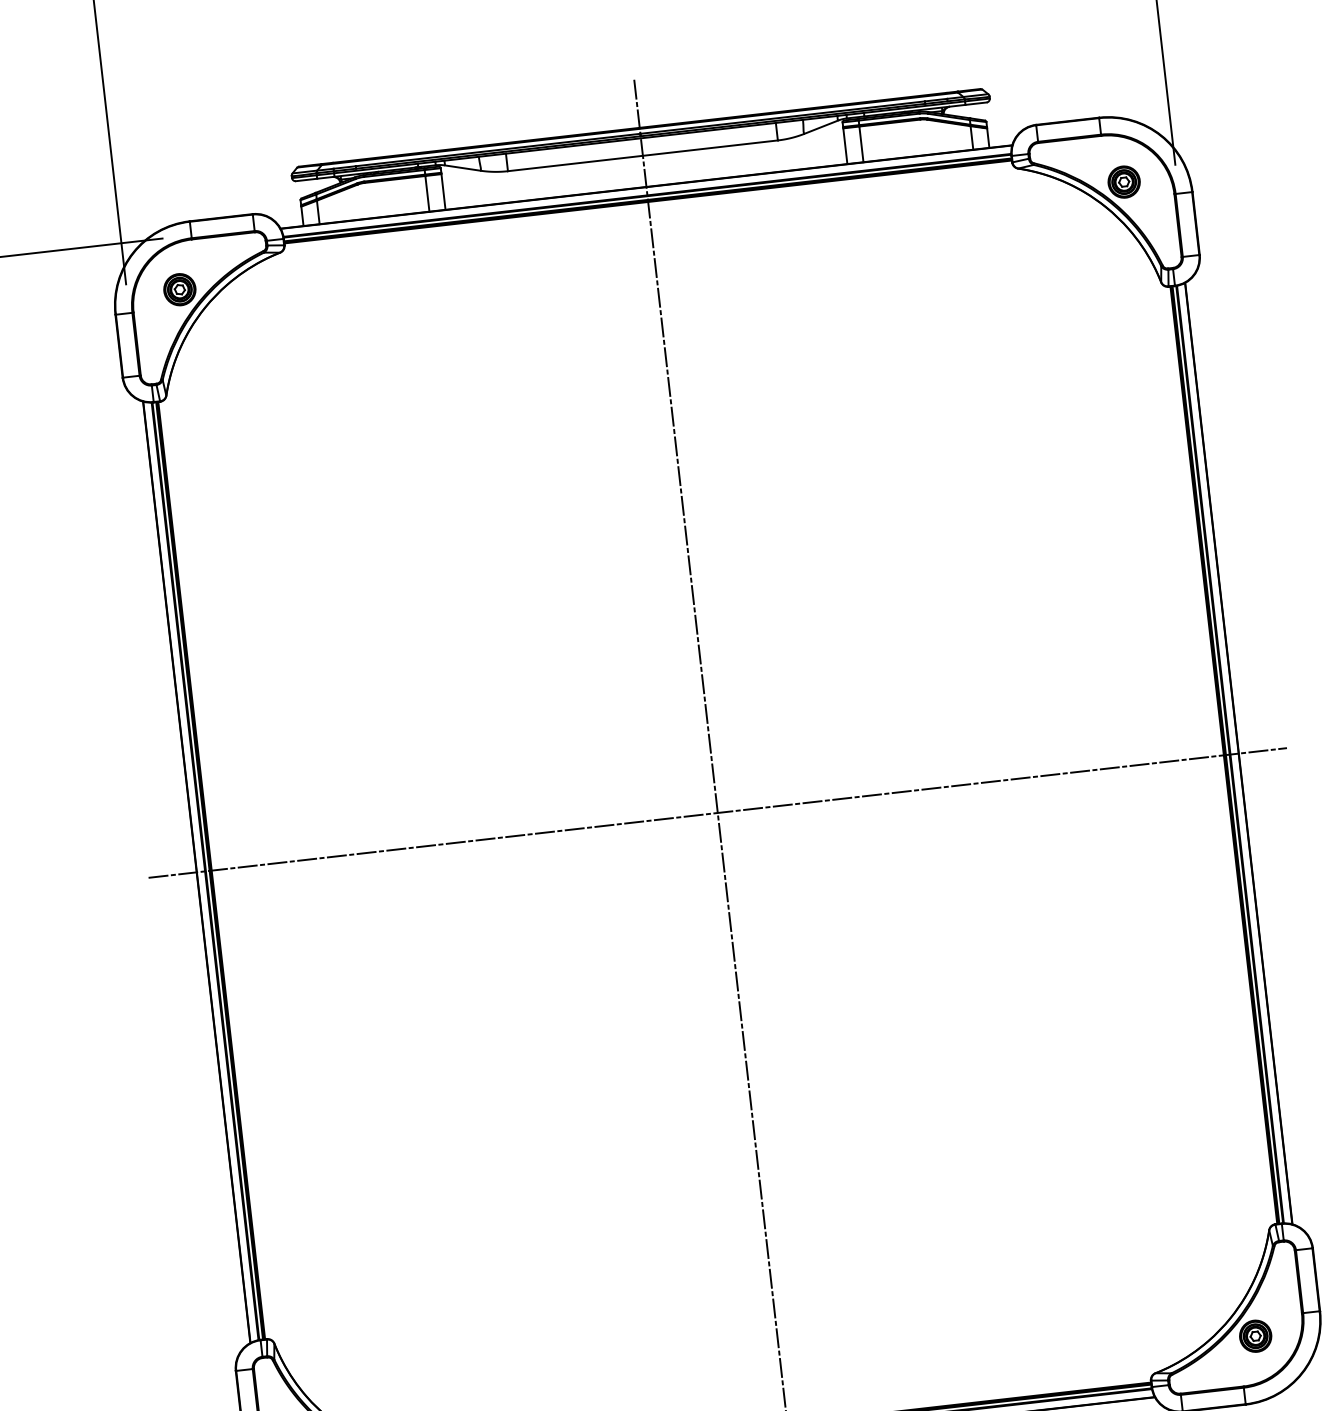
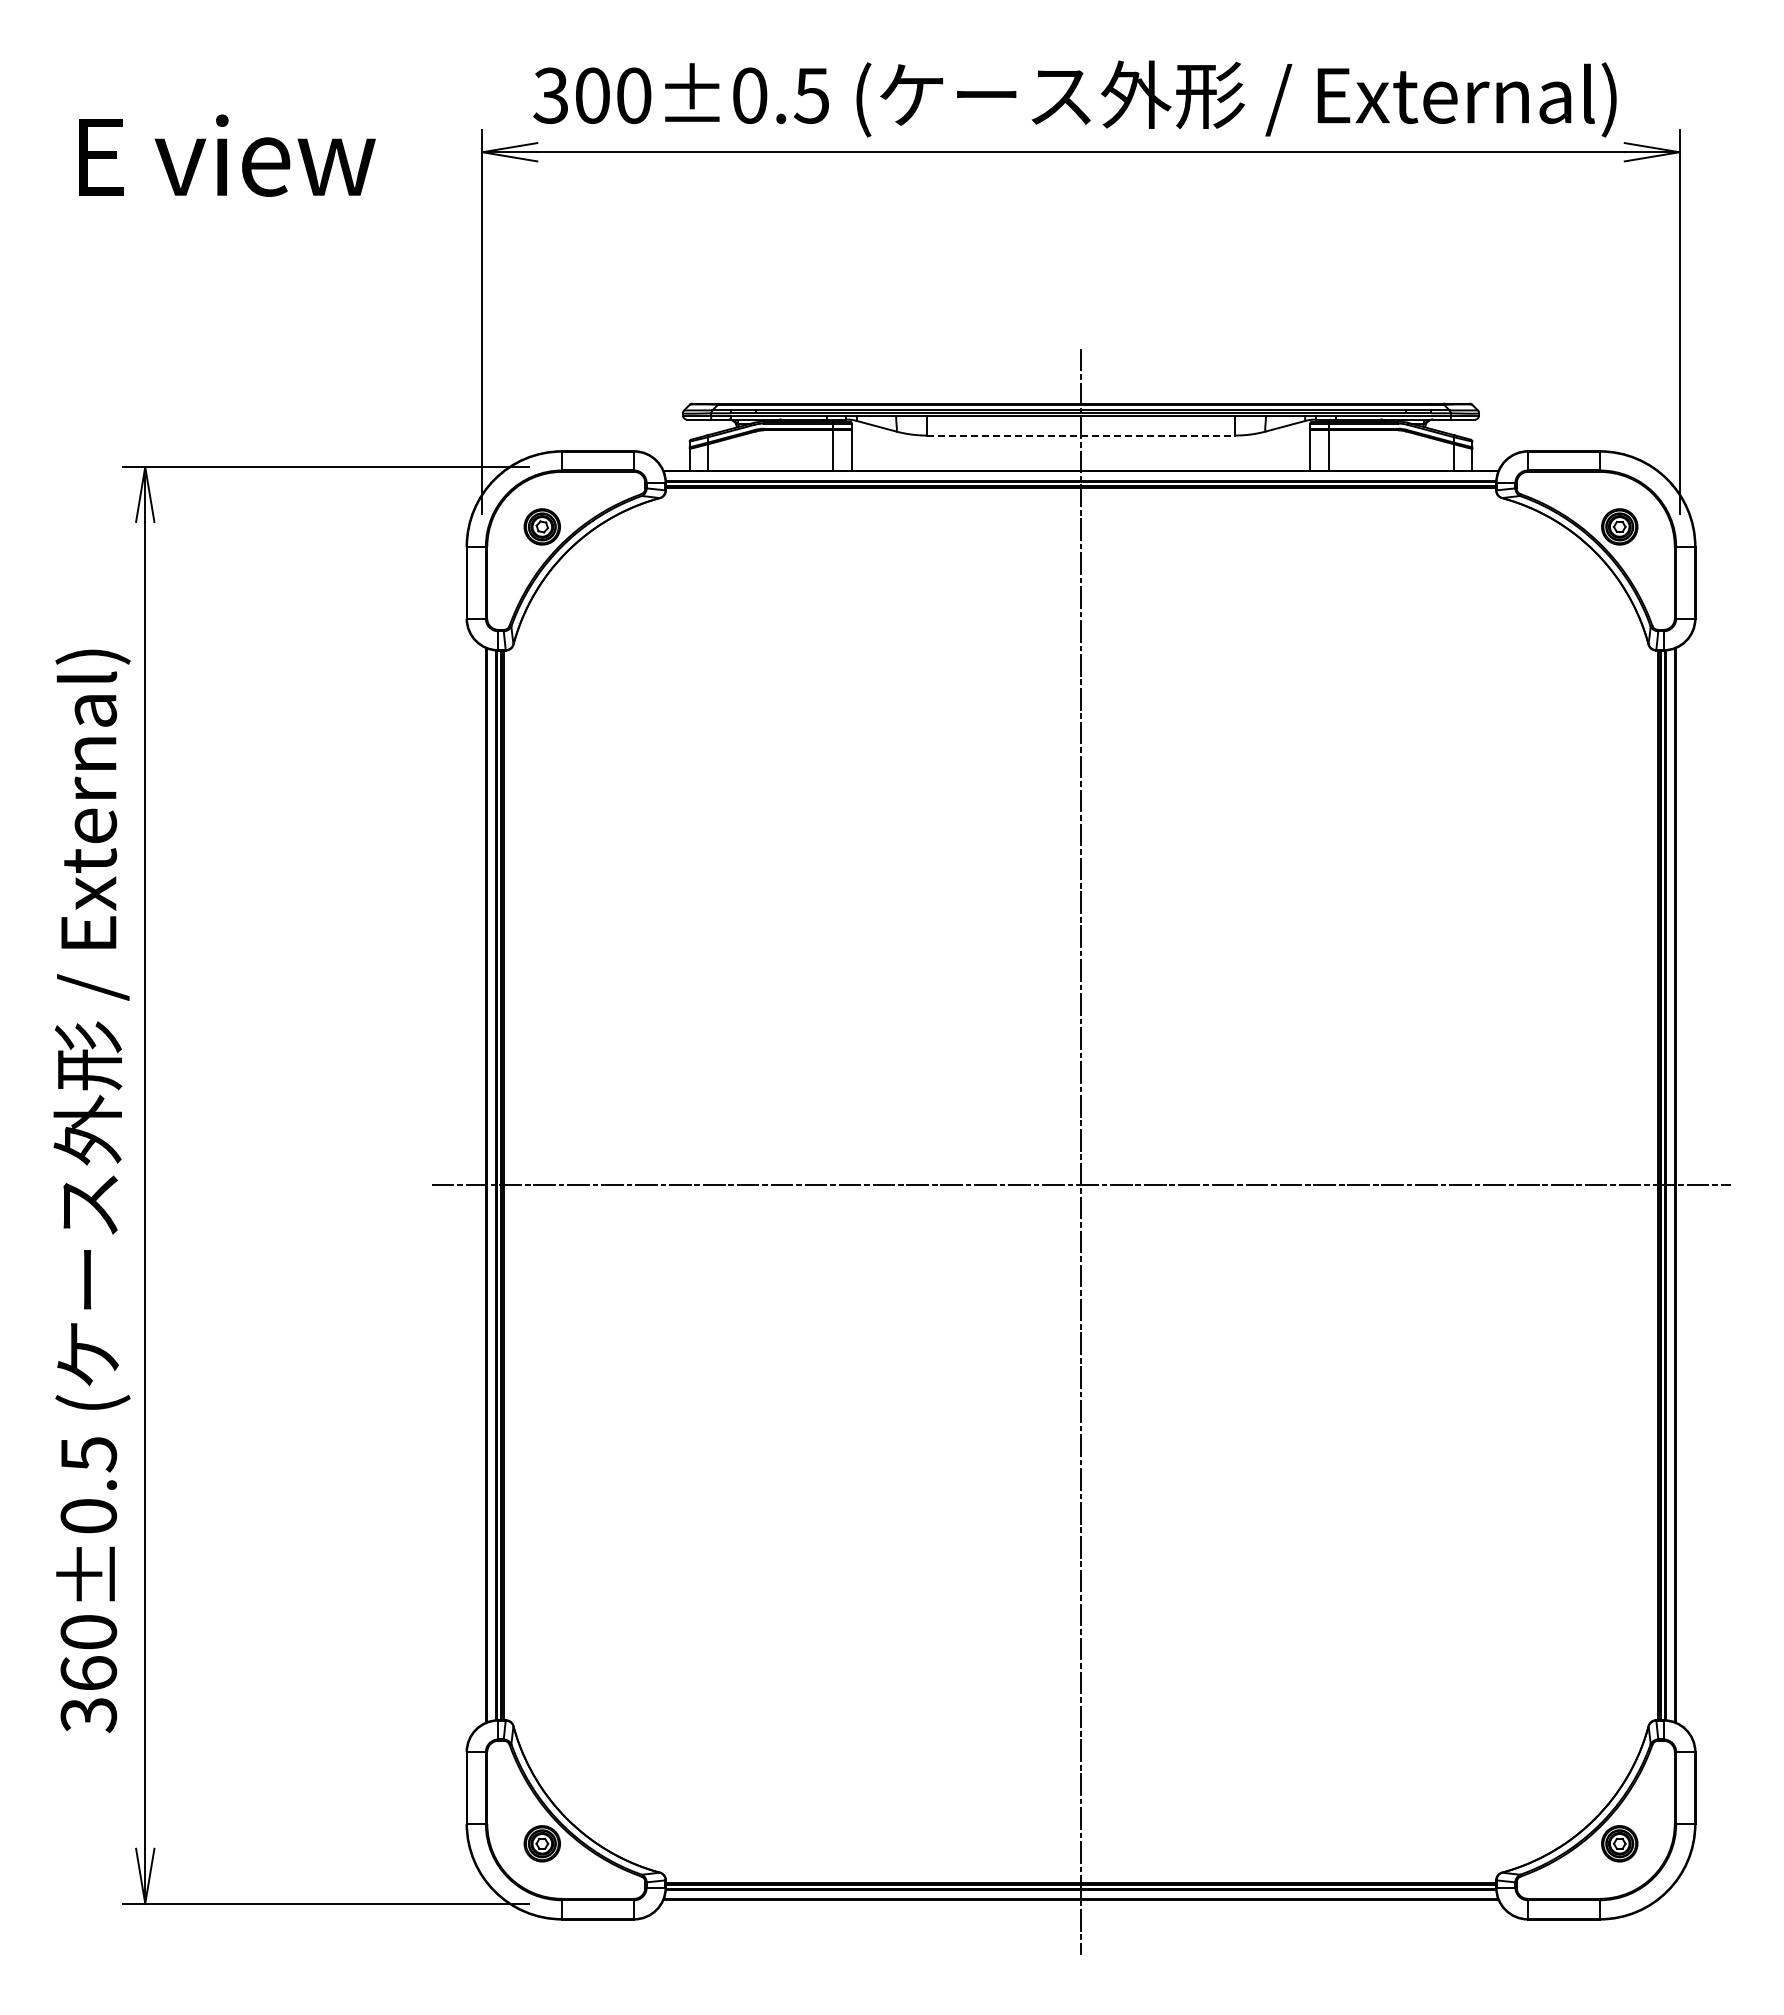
line: (643, 155) -> (1081, 435), solid -> dashed

